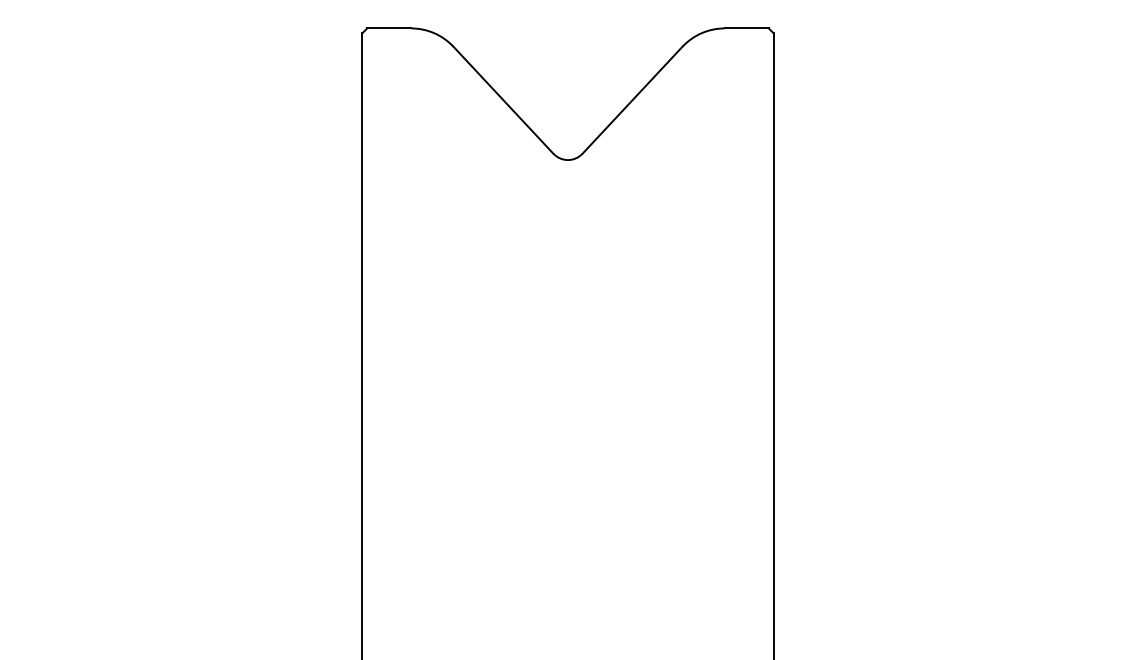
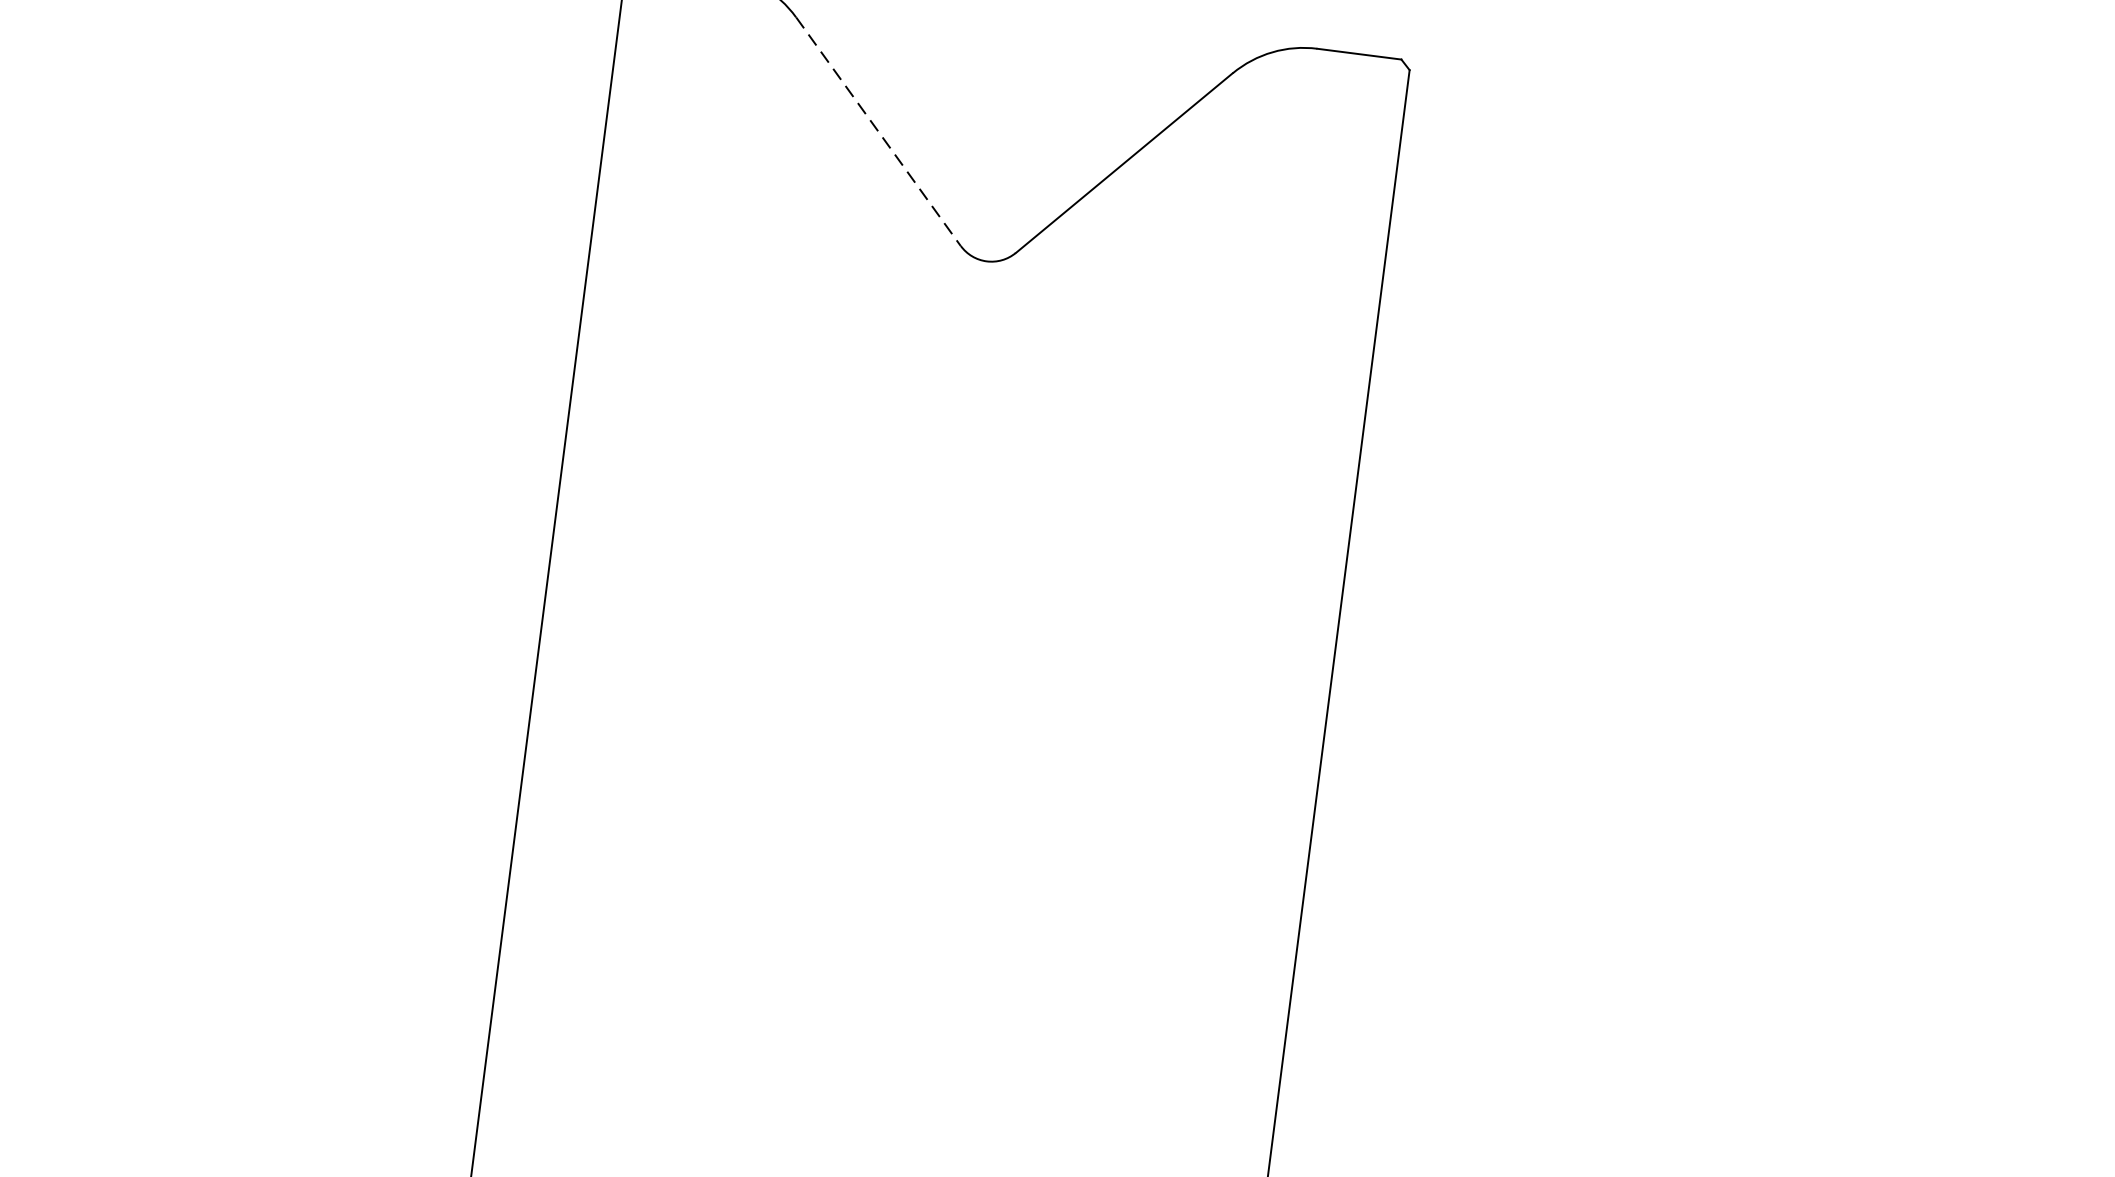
line: (503, 100) -> (878, 132), solid -> dashed

